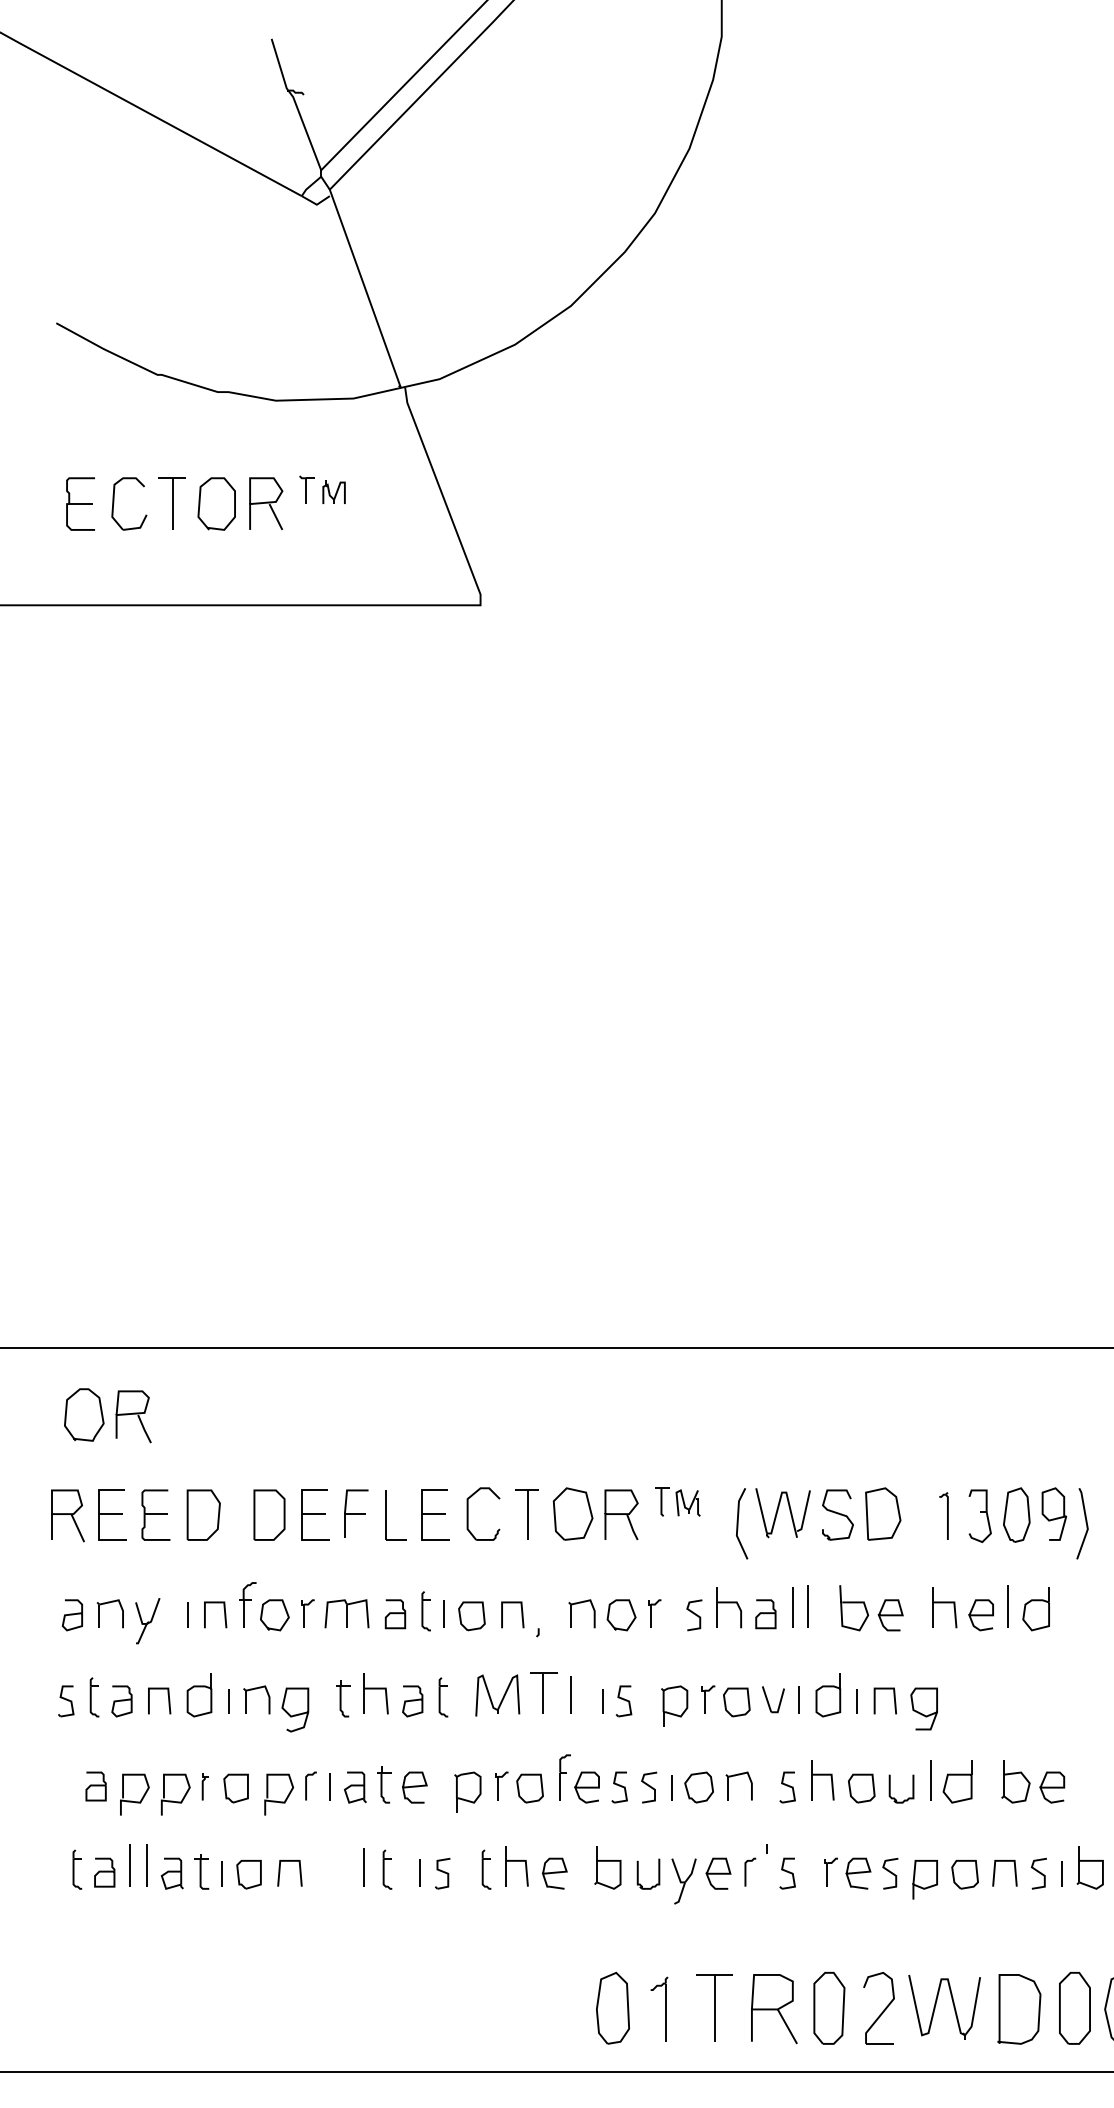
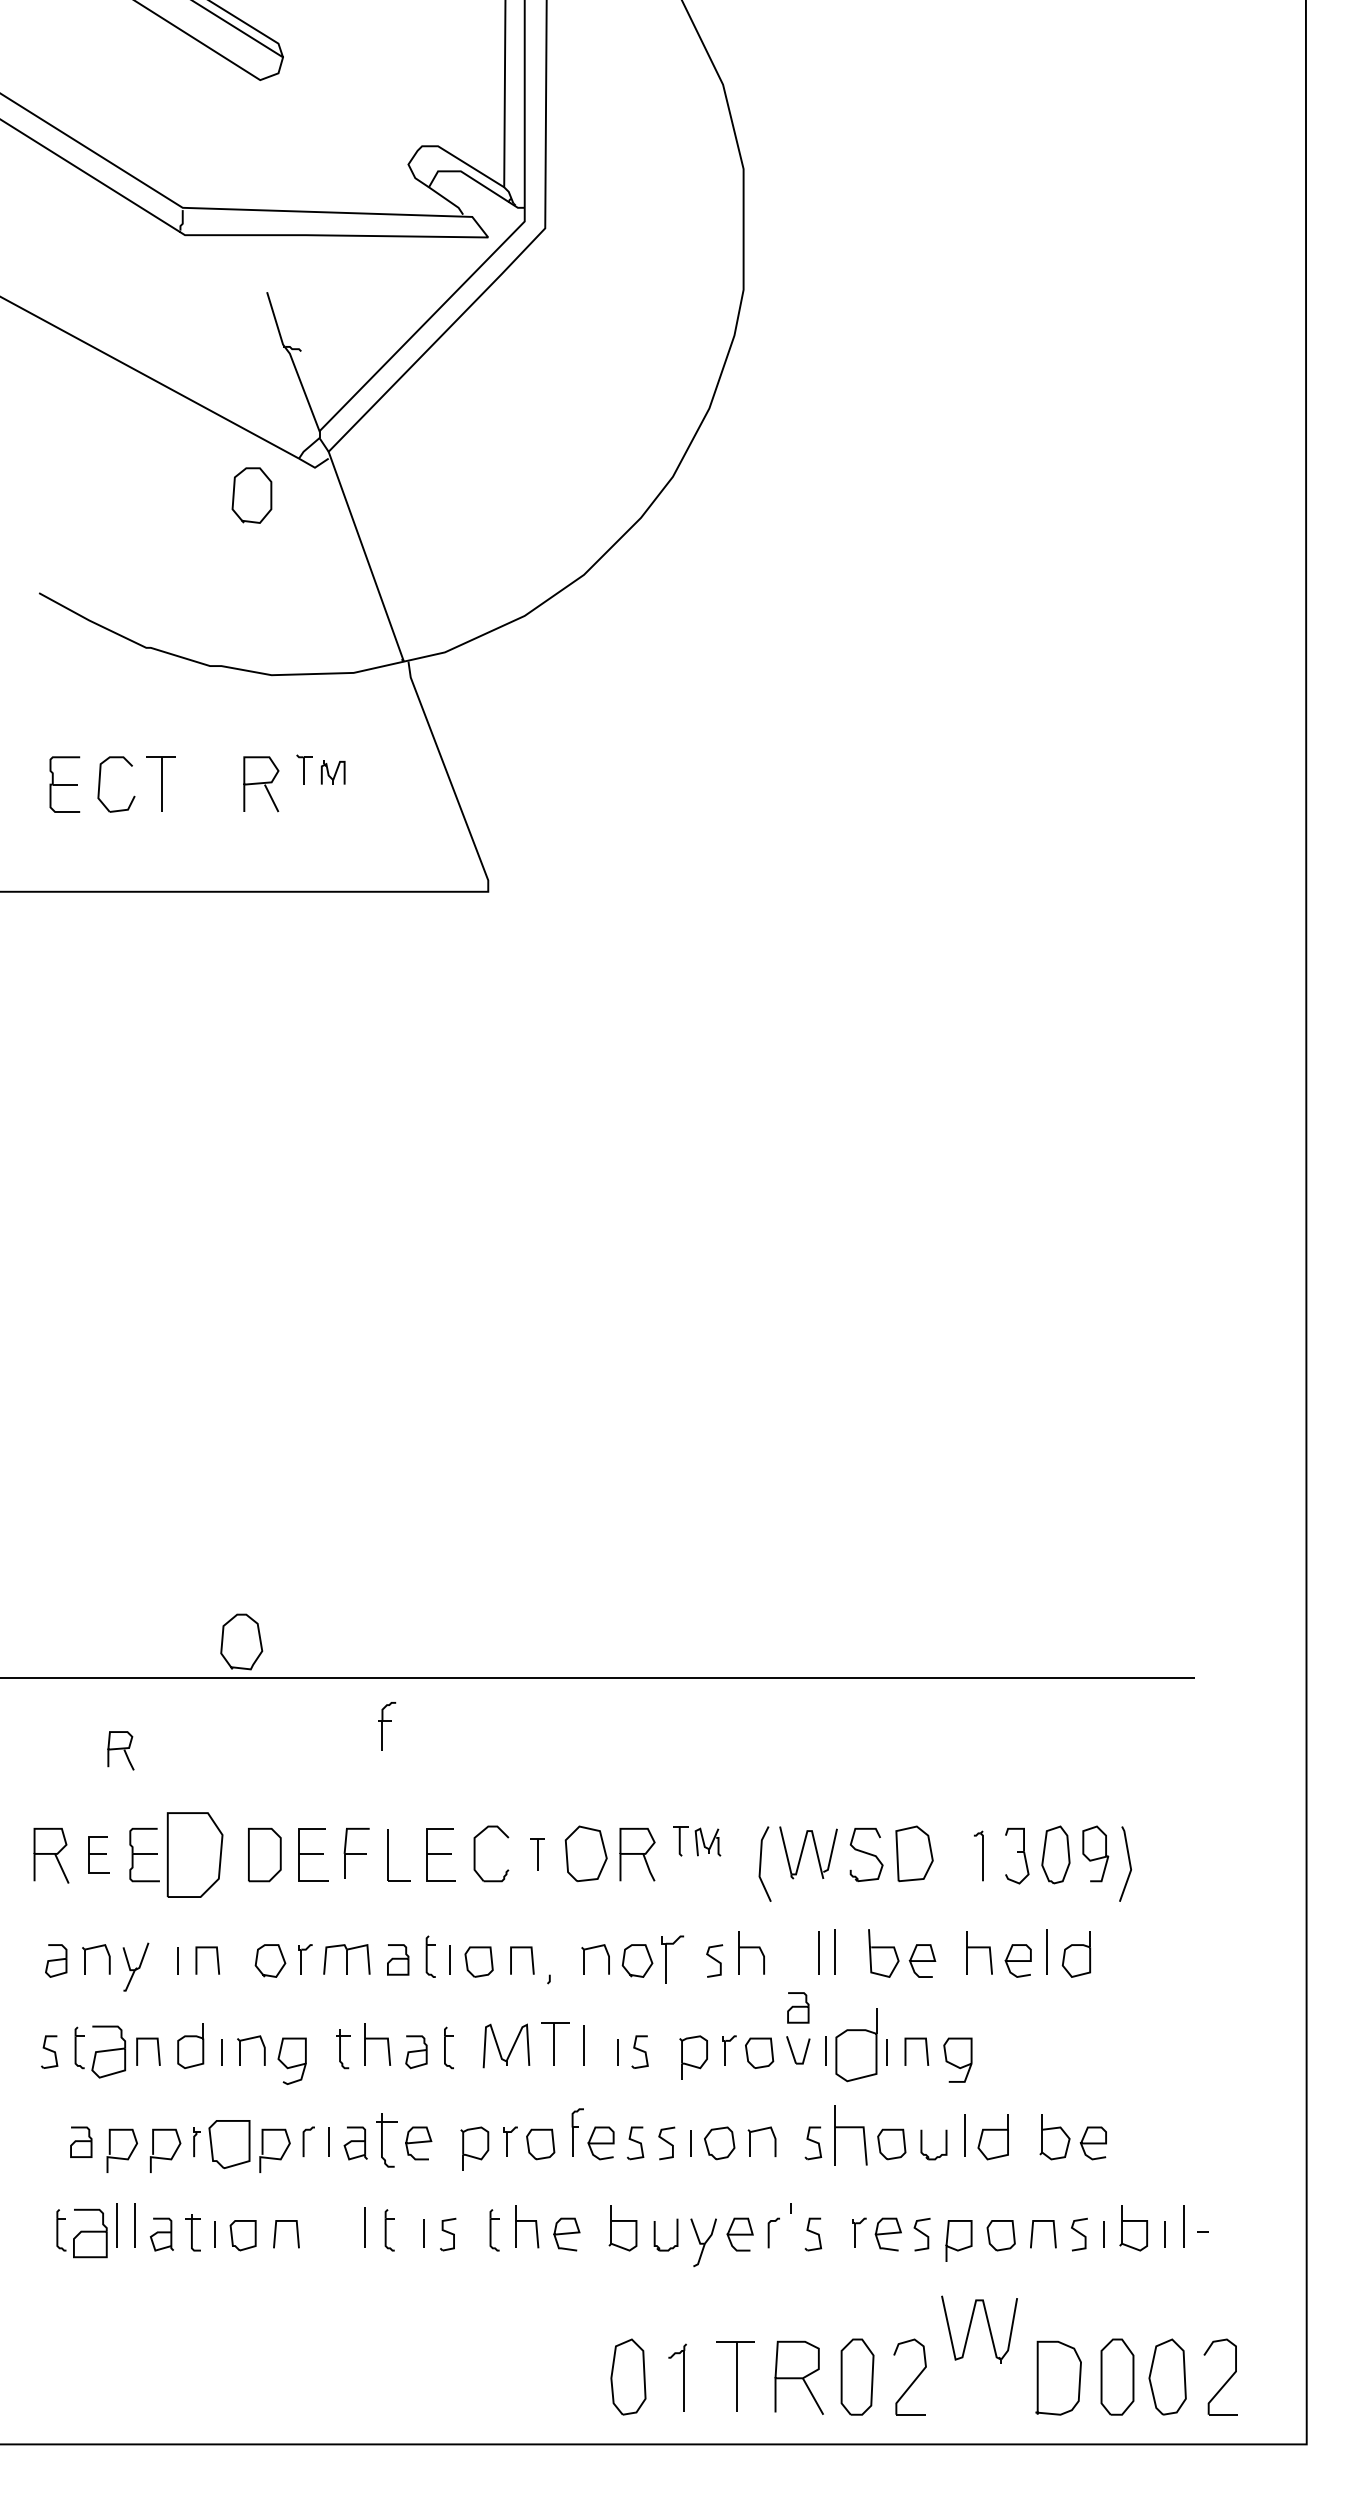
curve: (200, 503) -> (234, 495), moved
curve: (100, 1409) -> (258, 1636), moved
part: (133, 1416) -> (120, 1750), size x0.7
part: (112, 1514) -> (98, 1854), size x0.7
part: (204, 1514) -> (195, 1854), size x1.6
part: (527, 1514) -> (537, 1854), size x0.6
part: (248, 1605) -> (387, 1726), moved
part: (654, 1613) -> (672, 1959), size x1.6
part: (766, 1613) -> (798, 2007), moved
part: (828, 1696) -> (856, 2046), size x1.6
part: (121, 1701) -> (108, 2052), size x1.6
part: (822, 1780) -> (850, 2135), size x1.4
part: (384, 1784) -> (386, 2140), size x1.4
part: (236, 1788) -> (229, 2144), size x1.6
part: (104, 1872) -> (90, 2233), size x1.6
part: (936, 2006) -> (970, 2329), moved

